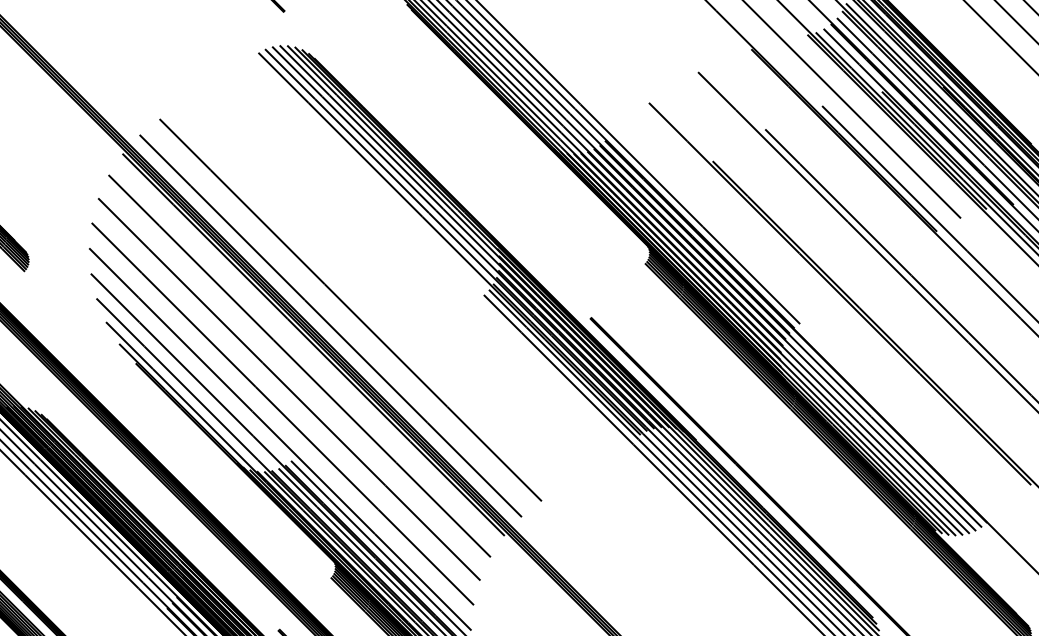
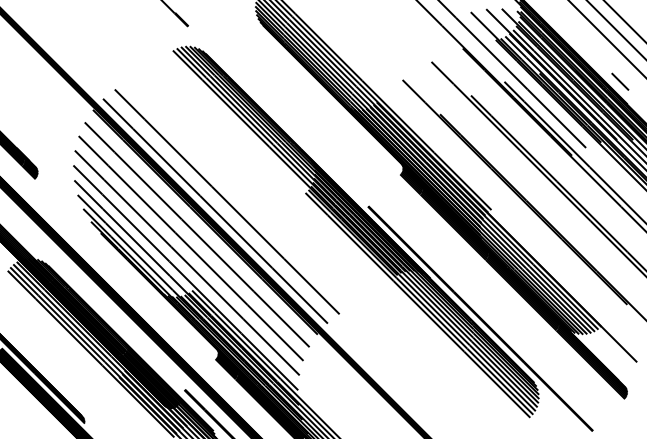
line: (1017, 105) -> (619, 81), added

